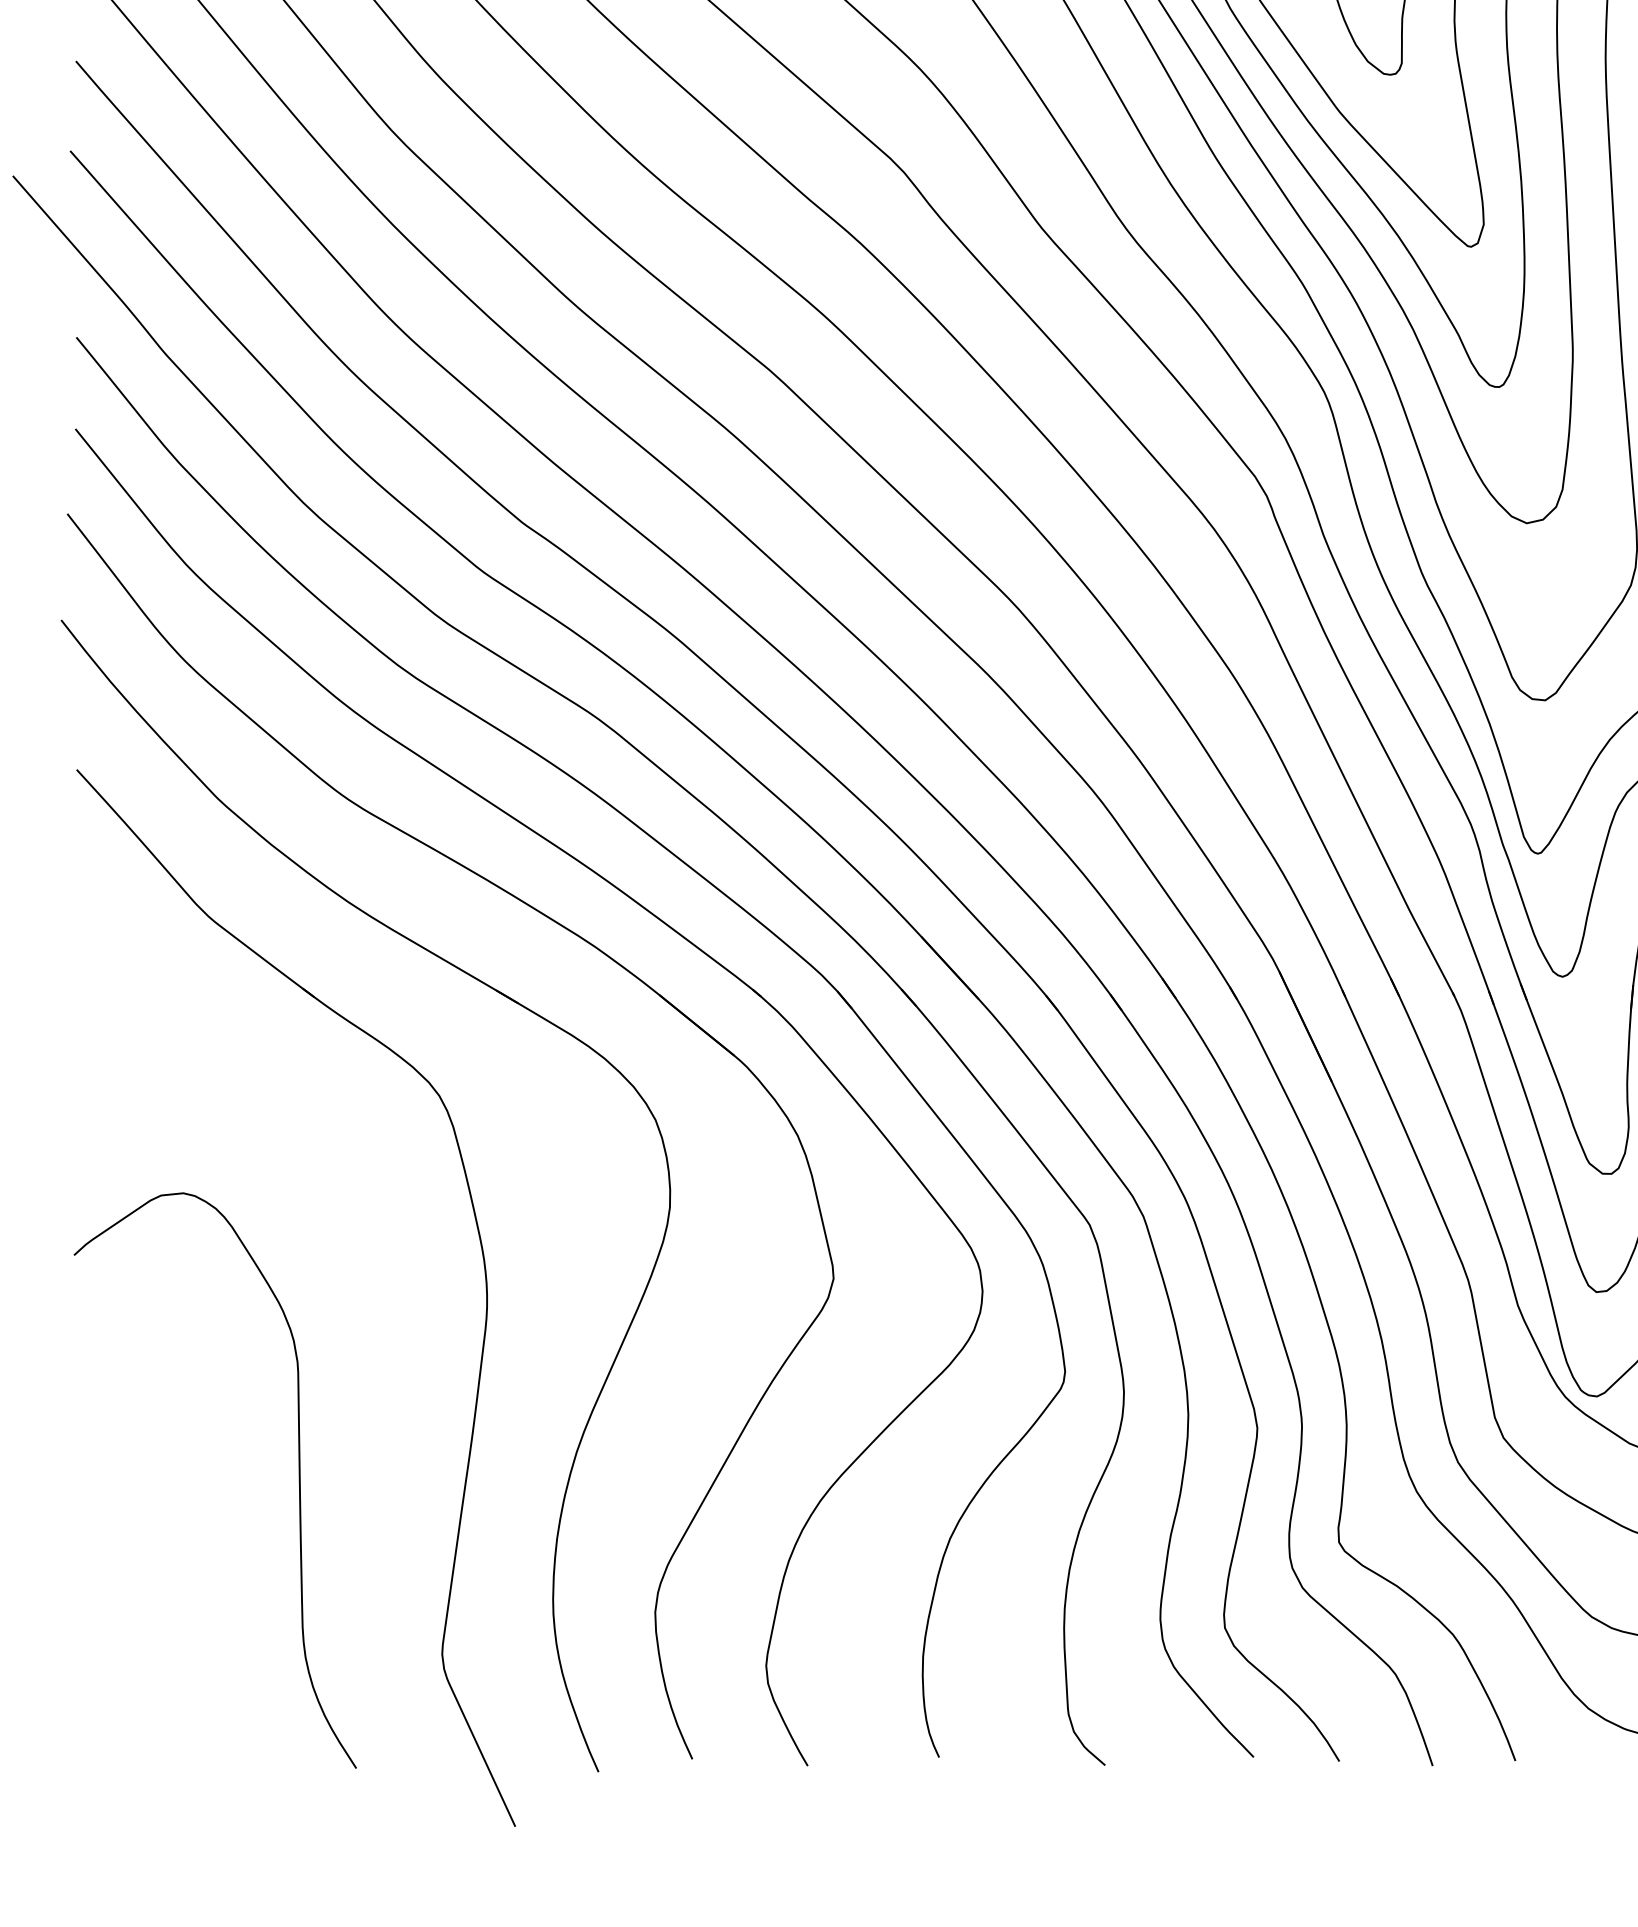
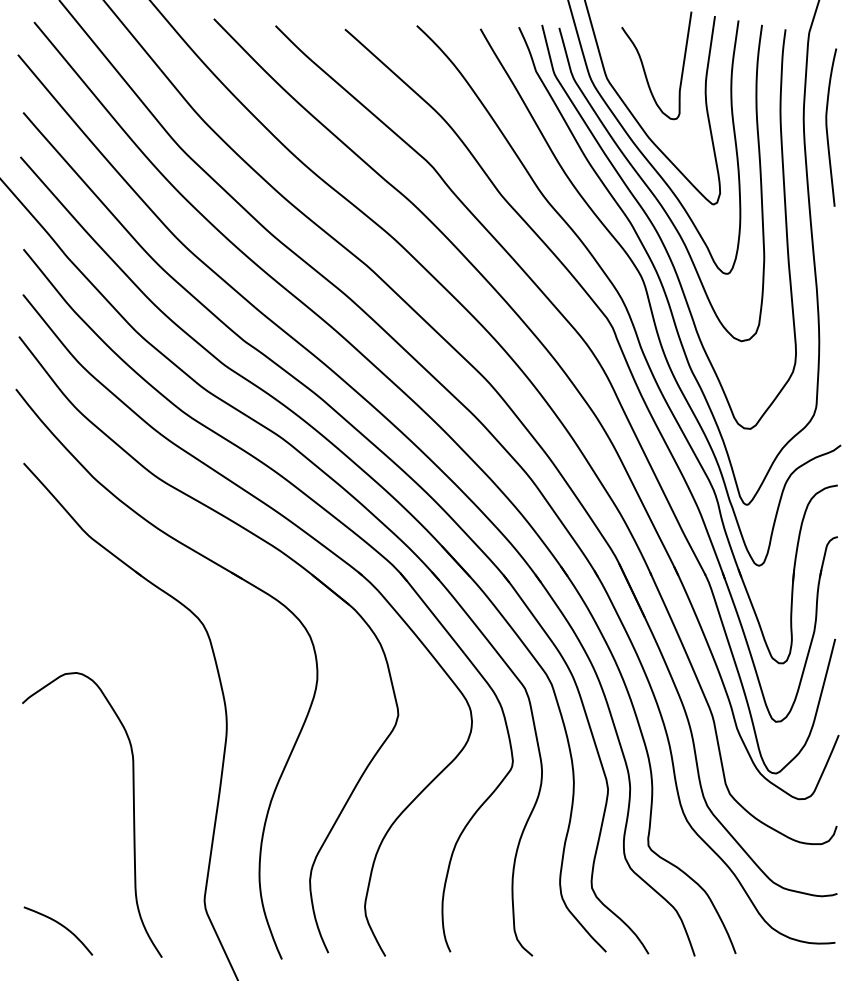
curve: (153, 1705) -> (61, 926), added

